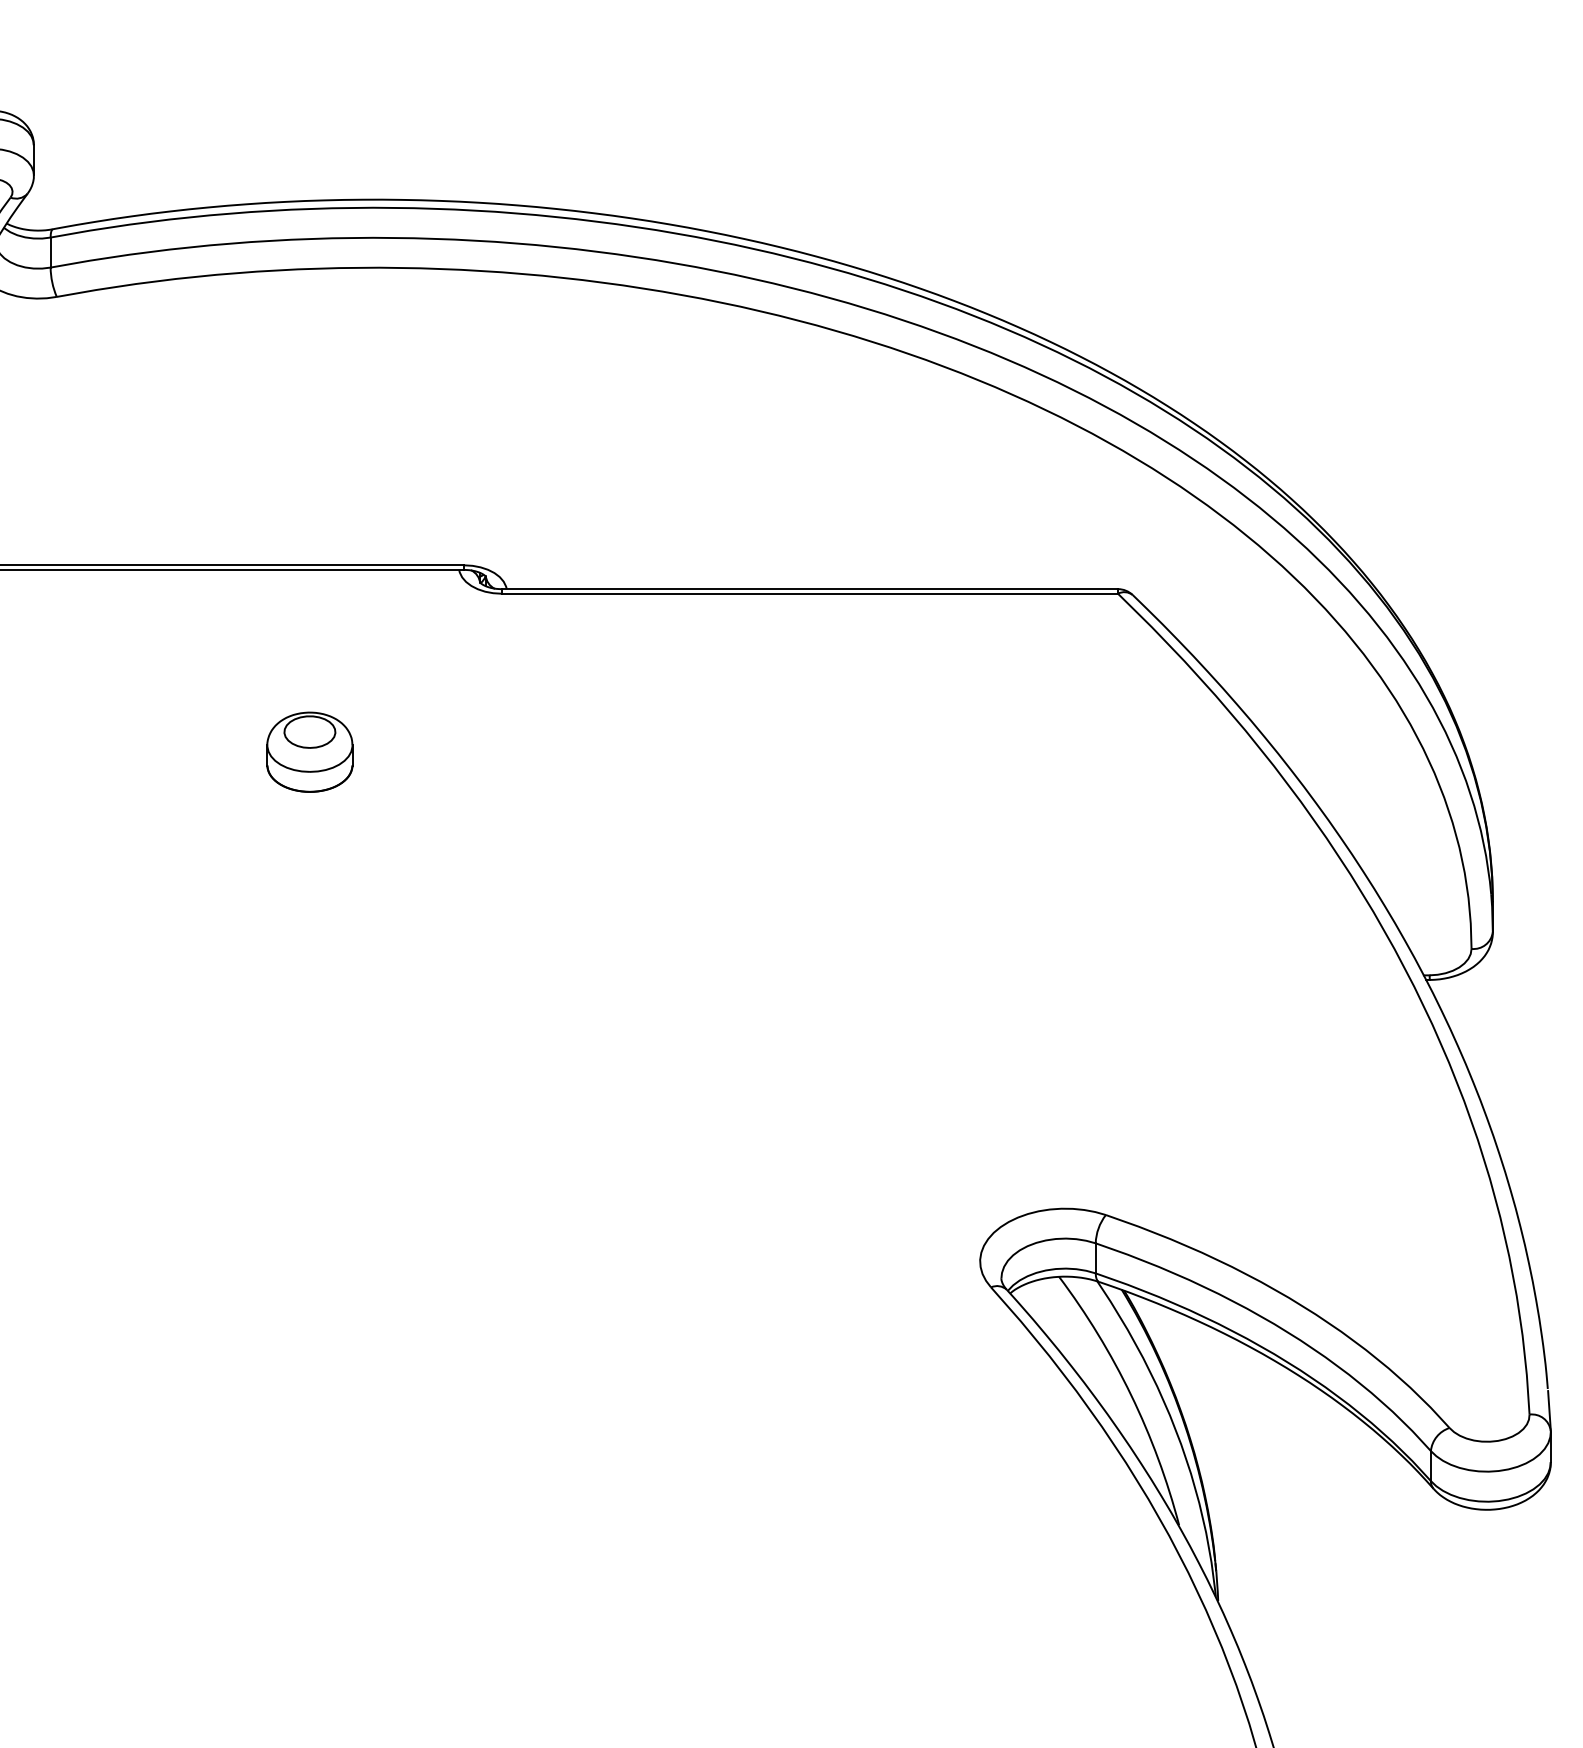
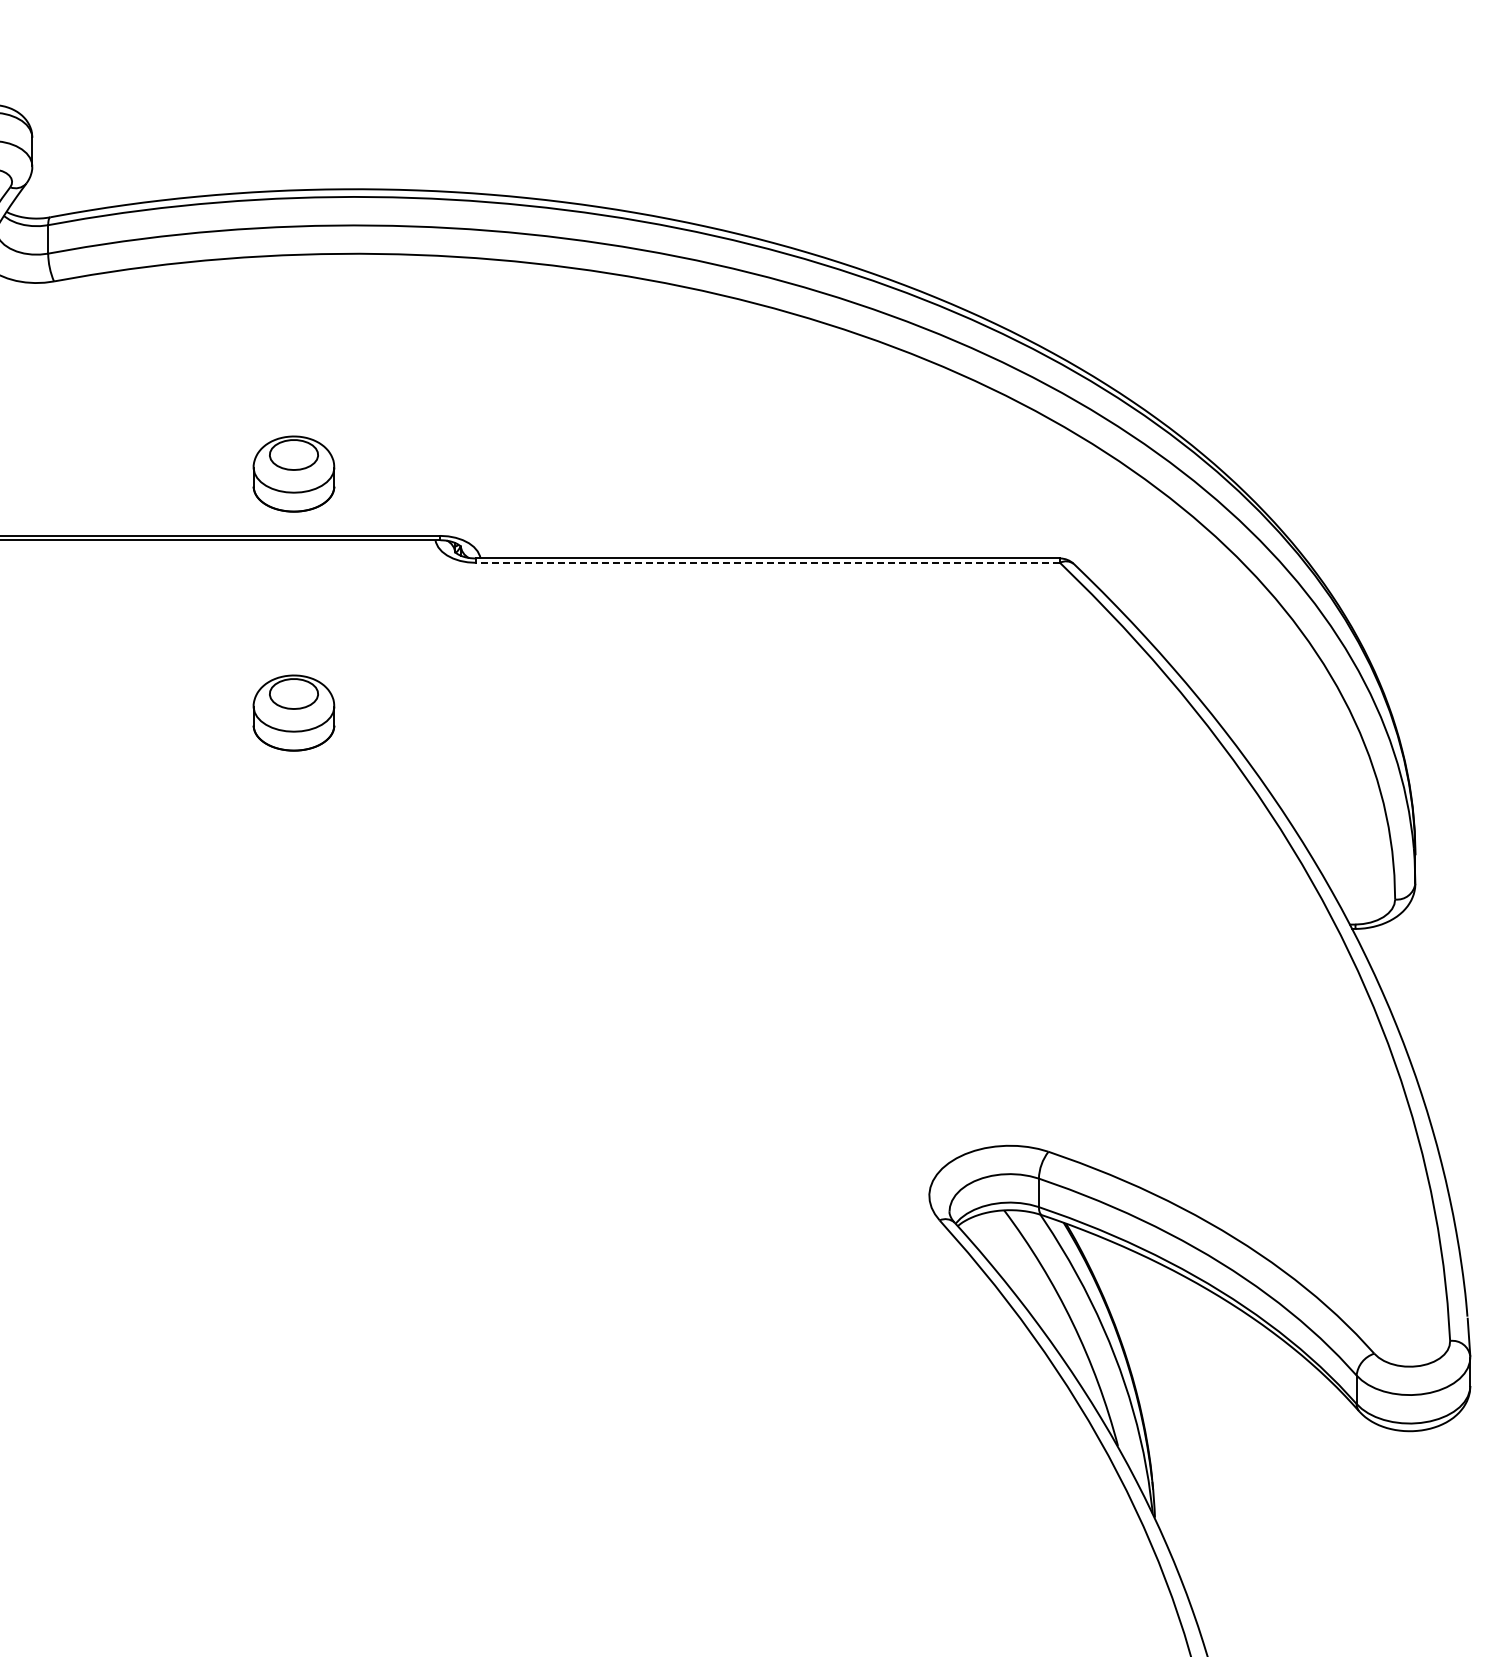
part: (309, 499) -> (293, 473), added
line: (809, 593) -> (767, 562), solid -> dashed

